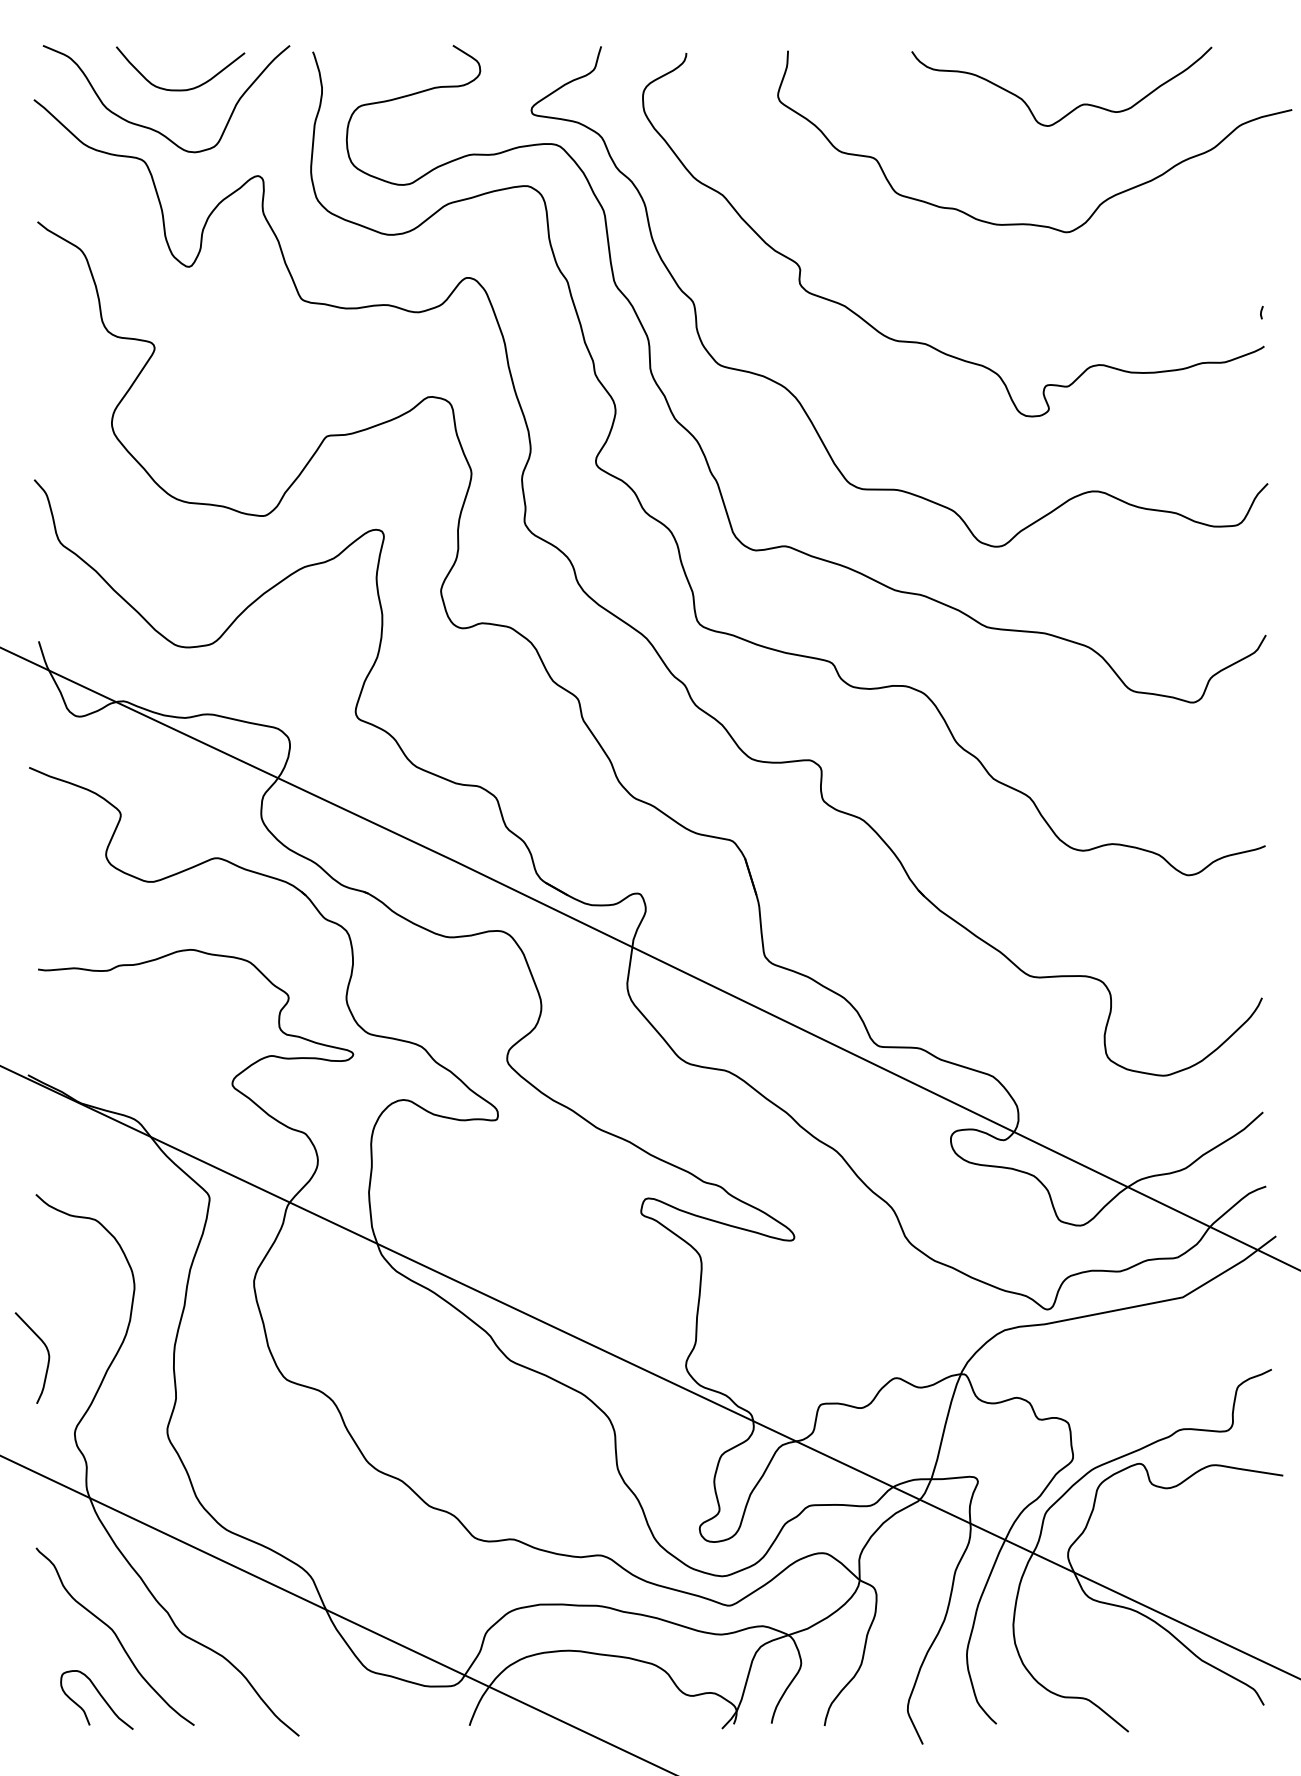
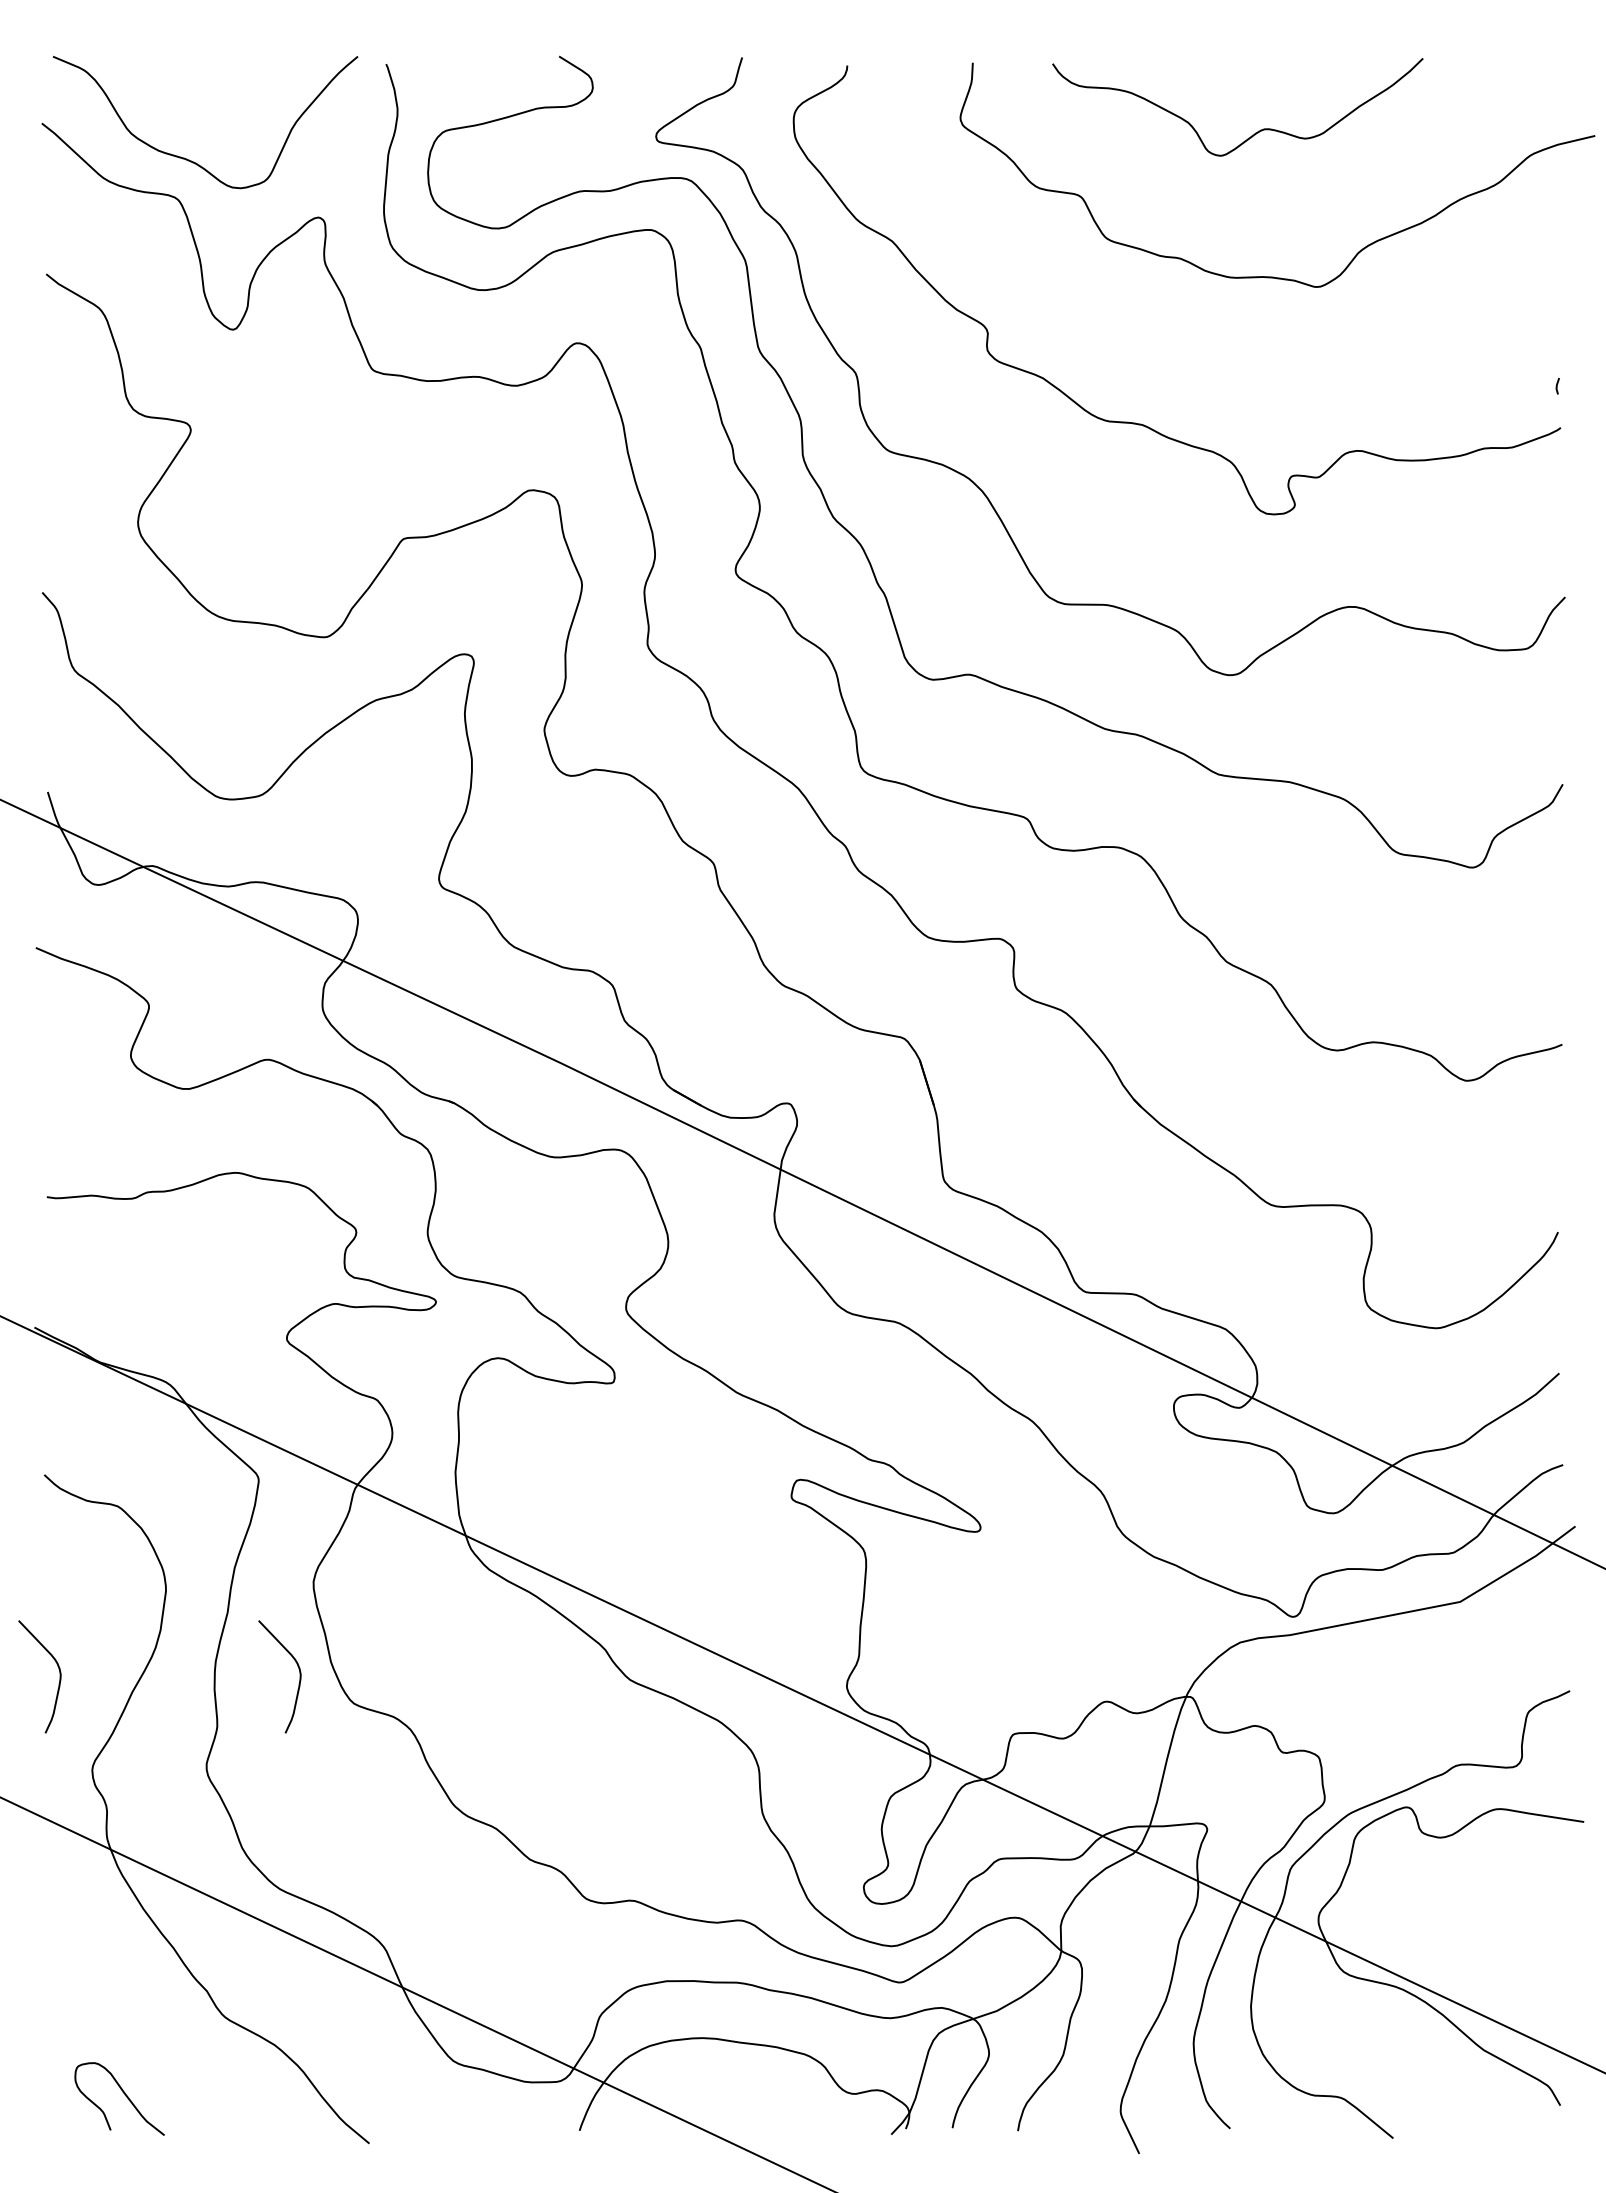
curve: (181, 89) -> (224, 110), removed
curve: (1076, 107) -> (1255, 132), moved
curve: (242, 1357) -> (299, 1676), added
curve: (115, 1636) -> (142, 2020), removed

